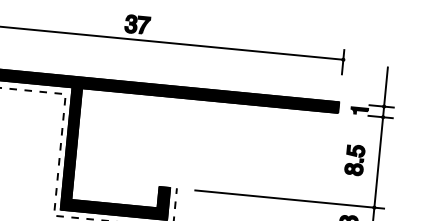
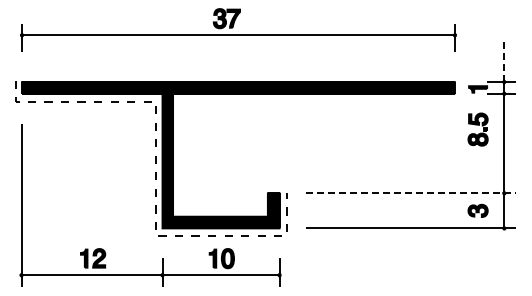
line: (386, 86) -> (504, 59), solid -> dashed
part: (354, 160) -> (477, 129), moved
line: (290, 199) -> (411, 193), solid -> dashed

